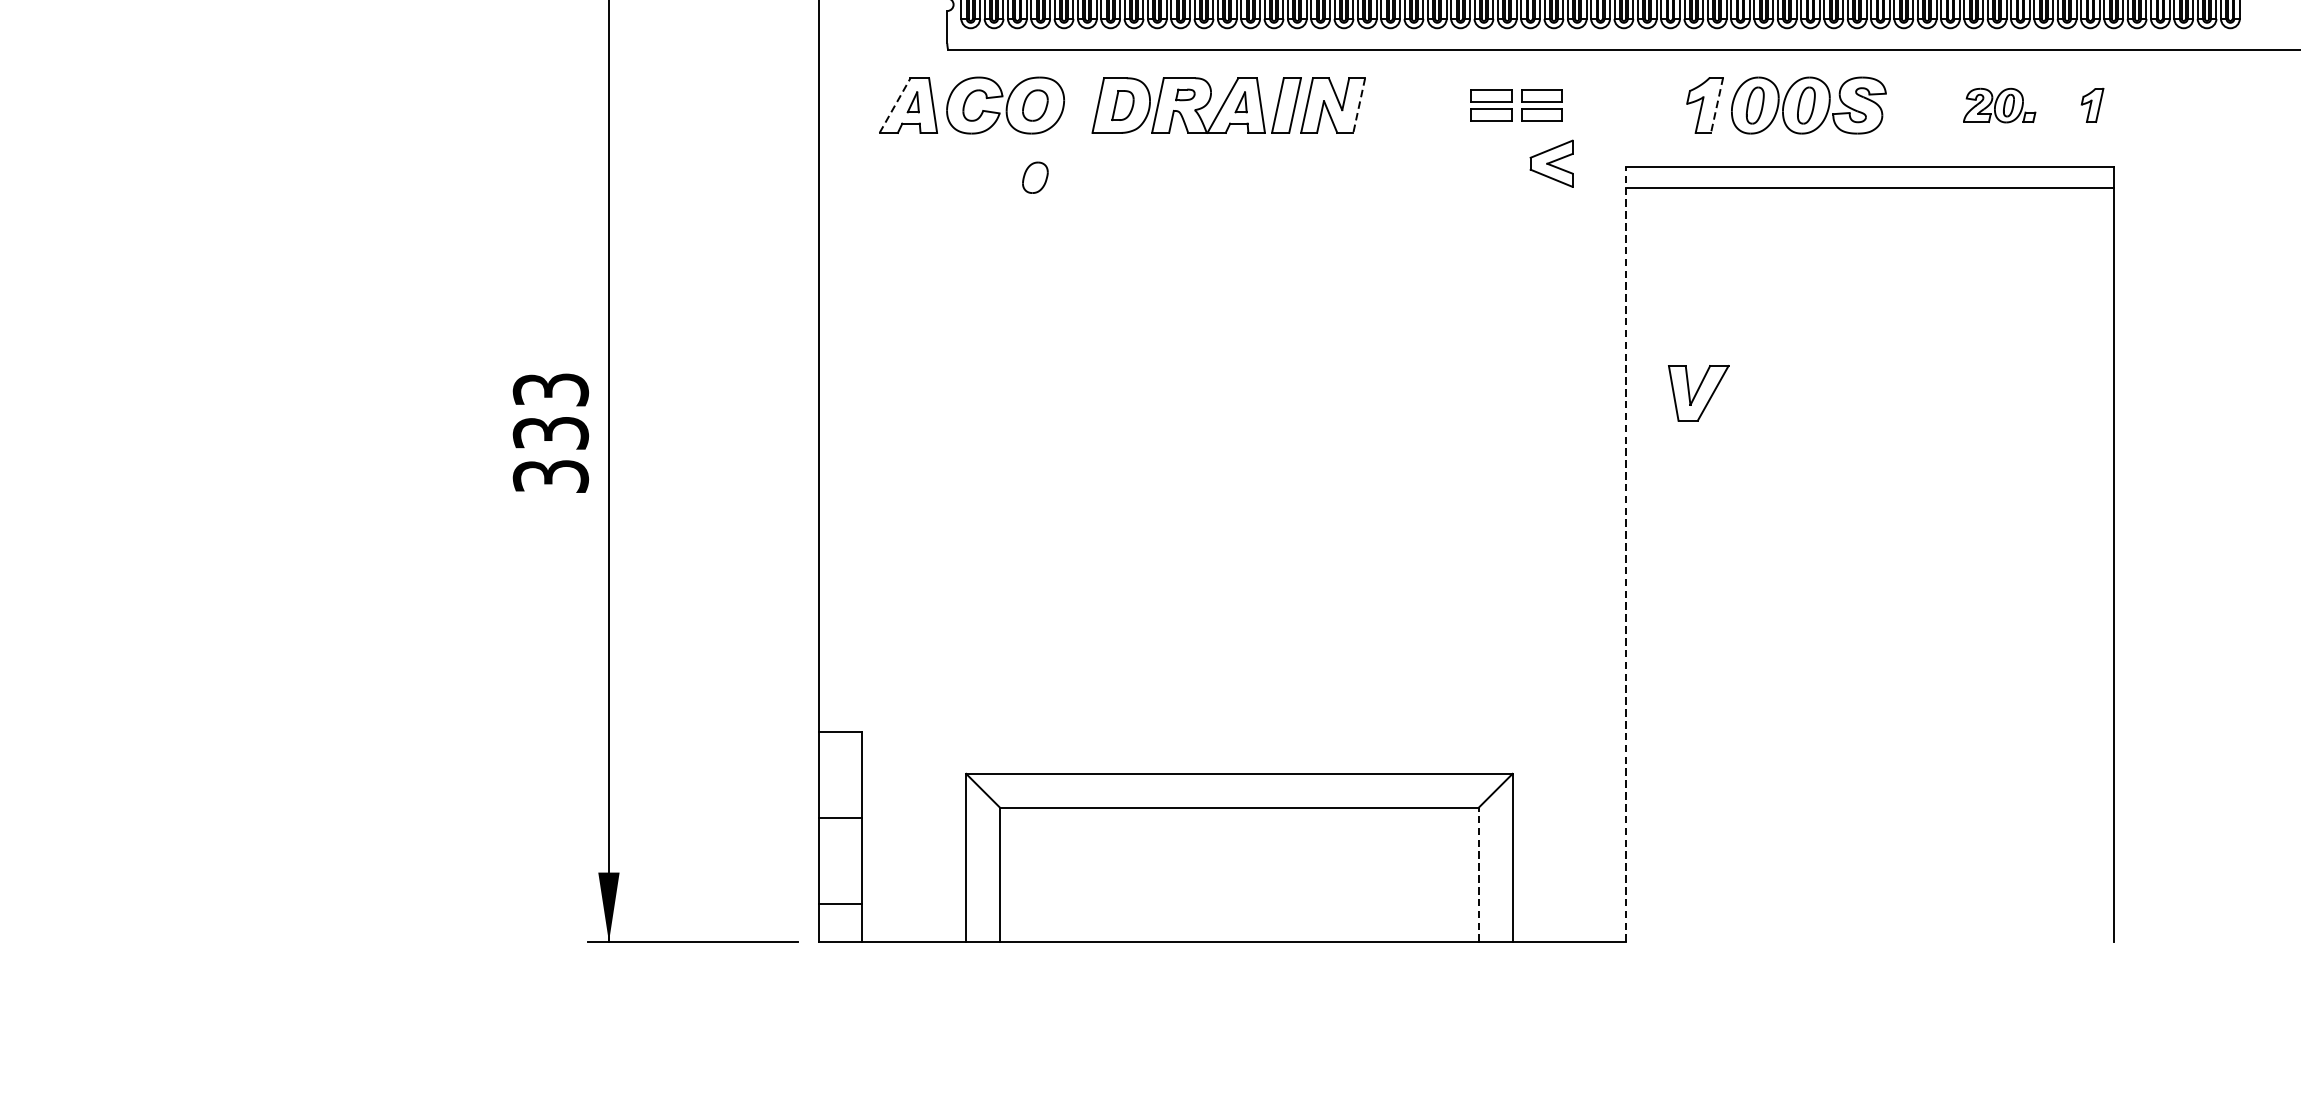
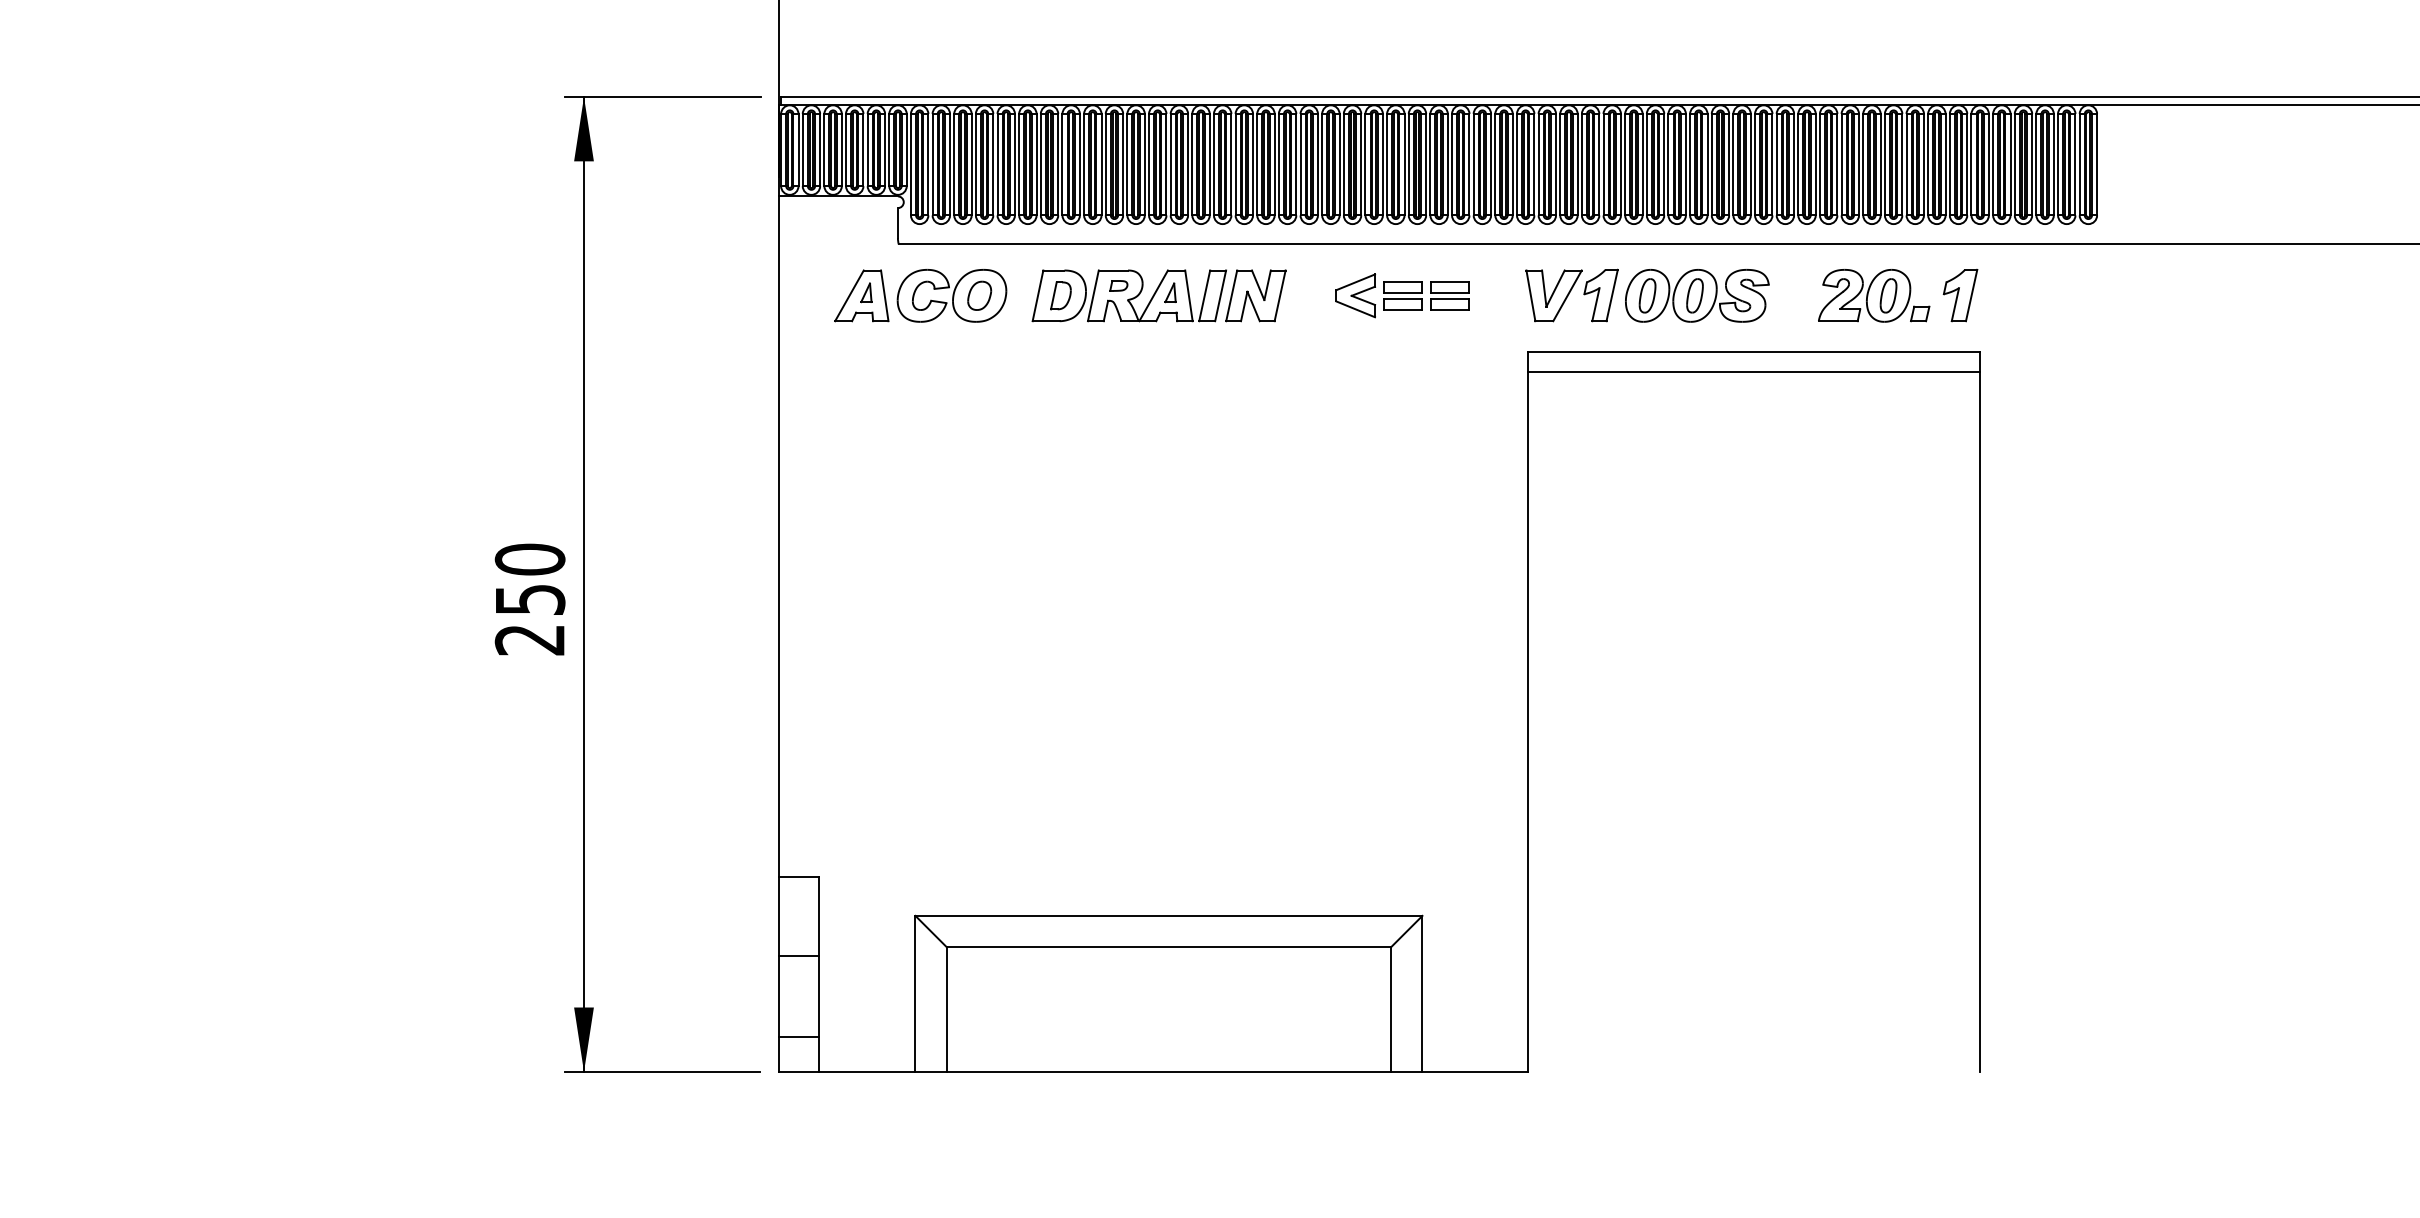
line: (895, 105) -> (849, 295), dashed -> solid
line: (1359, 105) -> (1280, 295), dashed -> solid
part: (1999, 105) -> (1874, 295), size x1.67
part: (2092, 105) -> (1960, 295), size x1.67
line: (1717, 106) -> (1612, 296), dashed -> solid
part: (1551, 163) -> (1355, 295), moved
part: (1035, 177) -> (979, 362), removed
part: (1698, 392) -> (1553, 295), moved
text: (550, 432) -> (529, 599), 333 -> 250
line: (1625, 554) -> (1527, 712), dashed -> solid
line: (1479, 874) -> (1391, 1009), dashed -> solid

